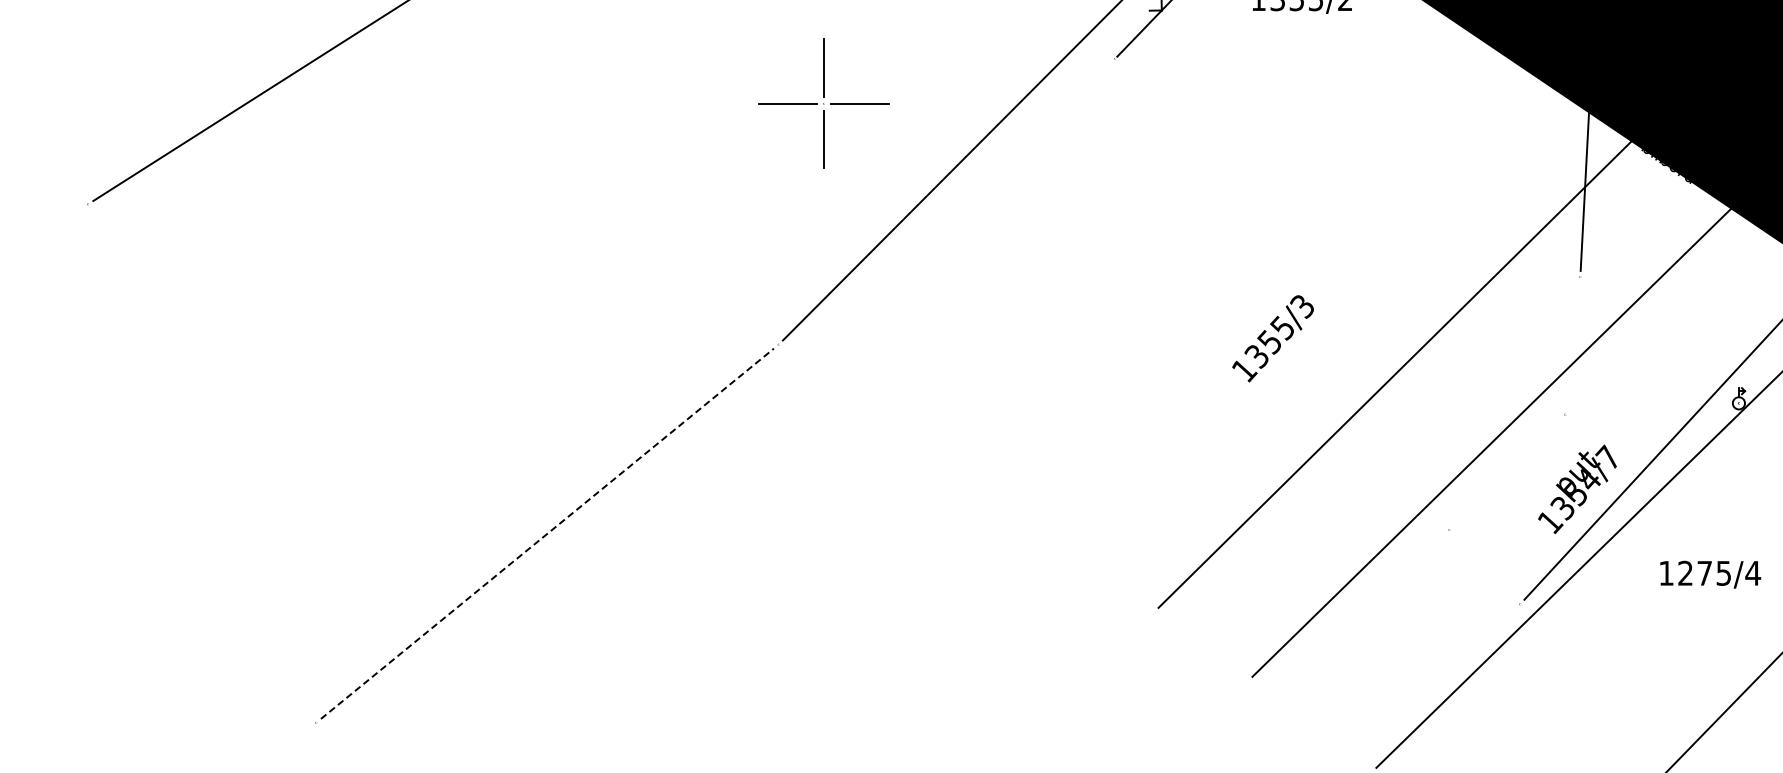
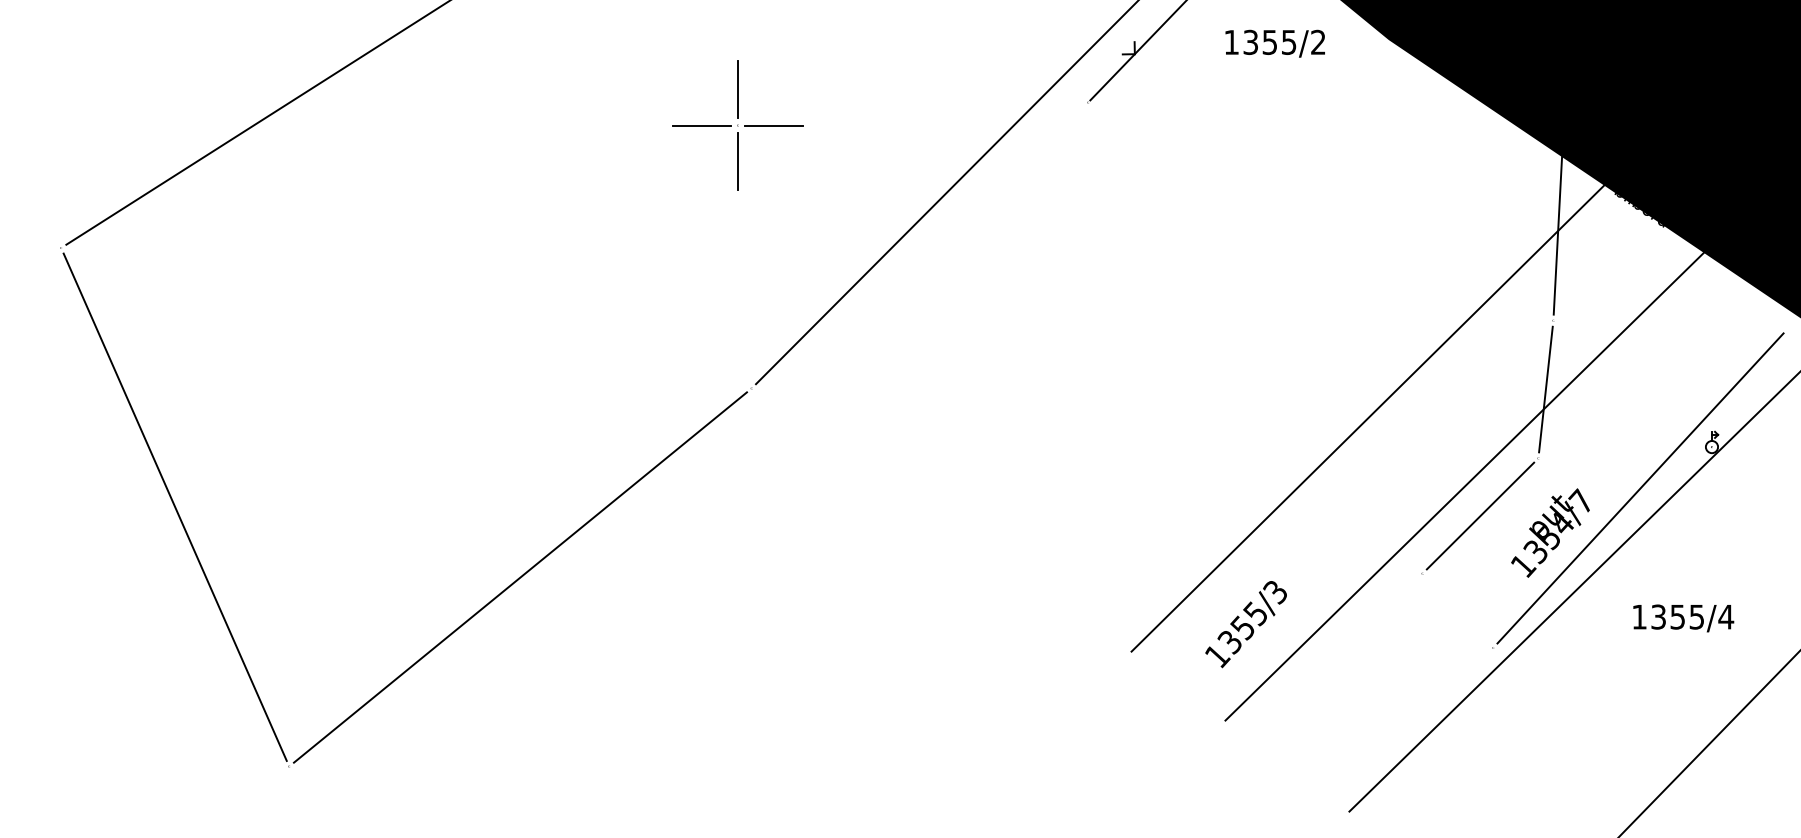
part: (823, 103) -> (737, 125), moved
text: (1272, 338) -> (1245, 624), moved
line: (1572, 345) -> (1545, 389), added
line: (201, 462) -> (174, 506), added
line: (1507, 471) -> (1480, 515), added
line: (547, 533) -> (520, 577), dashed -> solid
text: (1694, 572) -> (1667, 616), 1275/4 -> 1355/4

